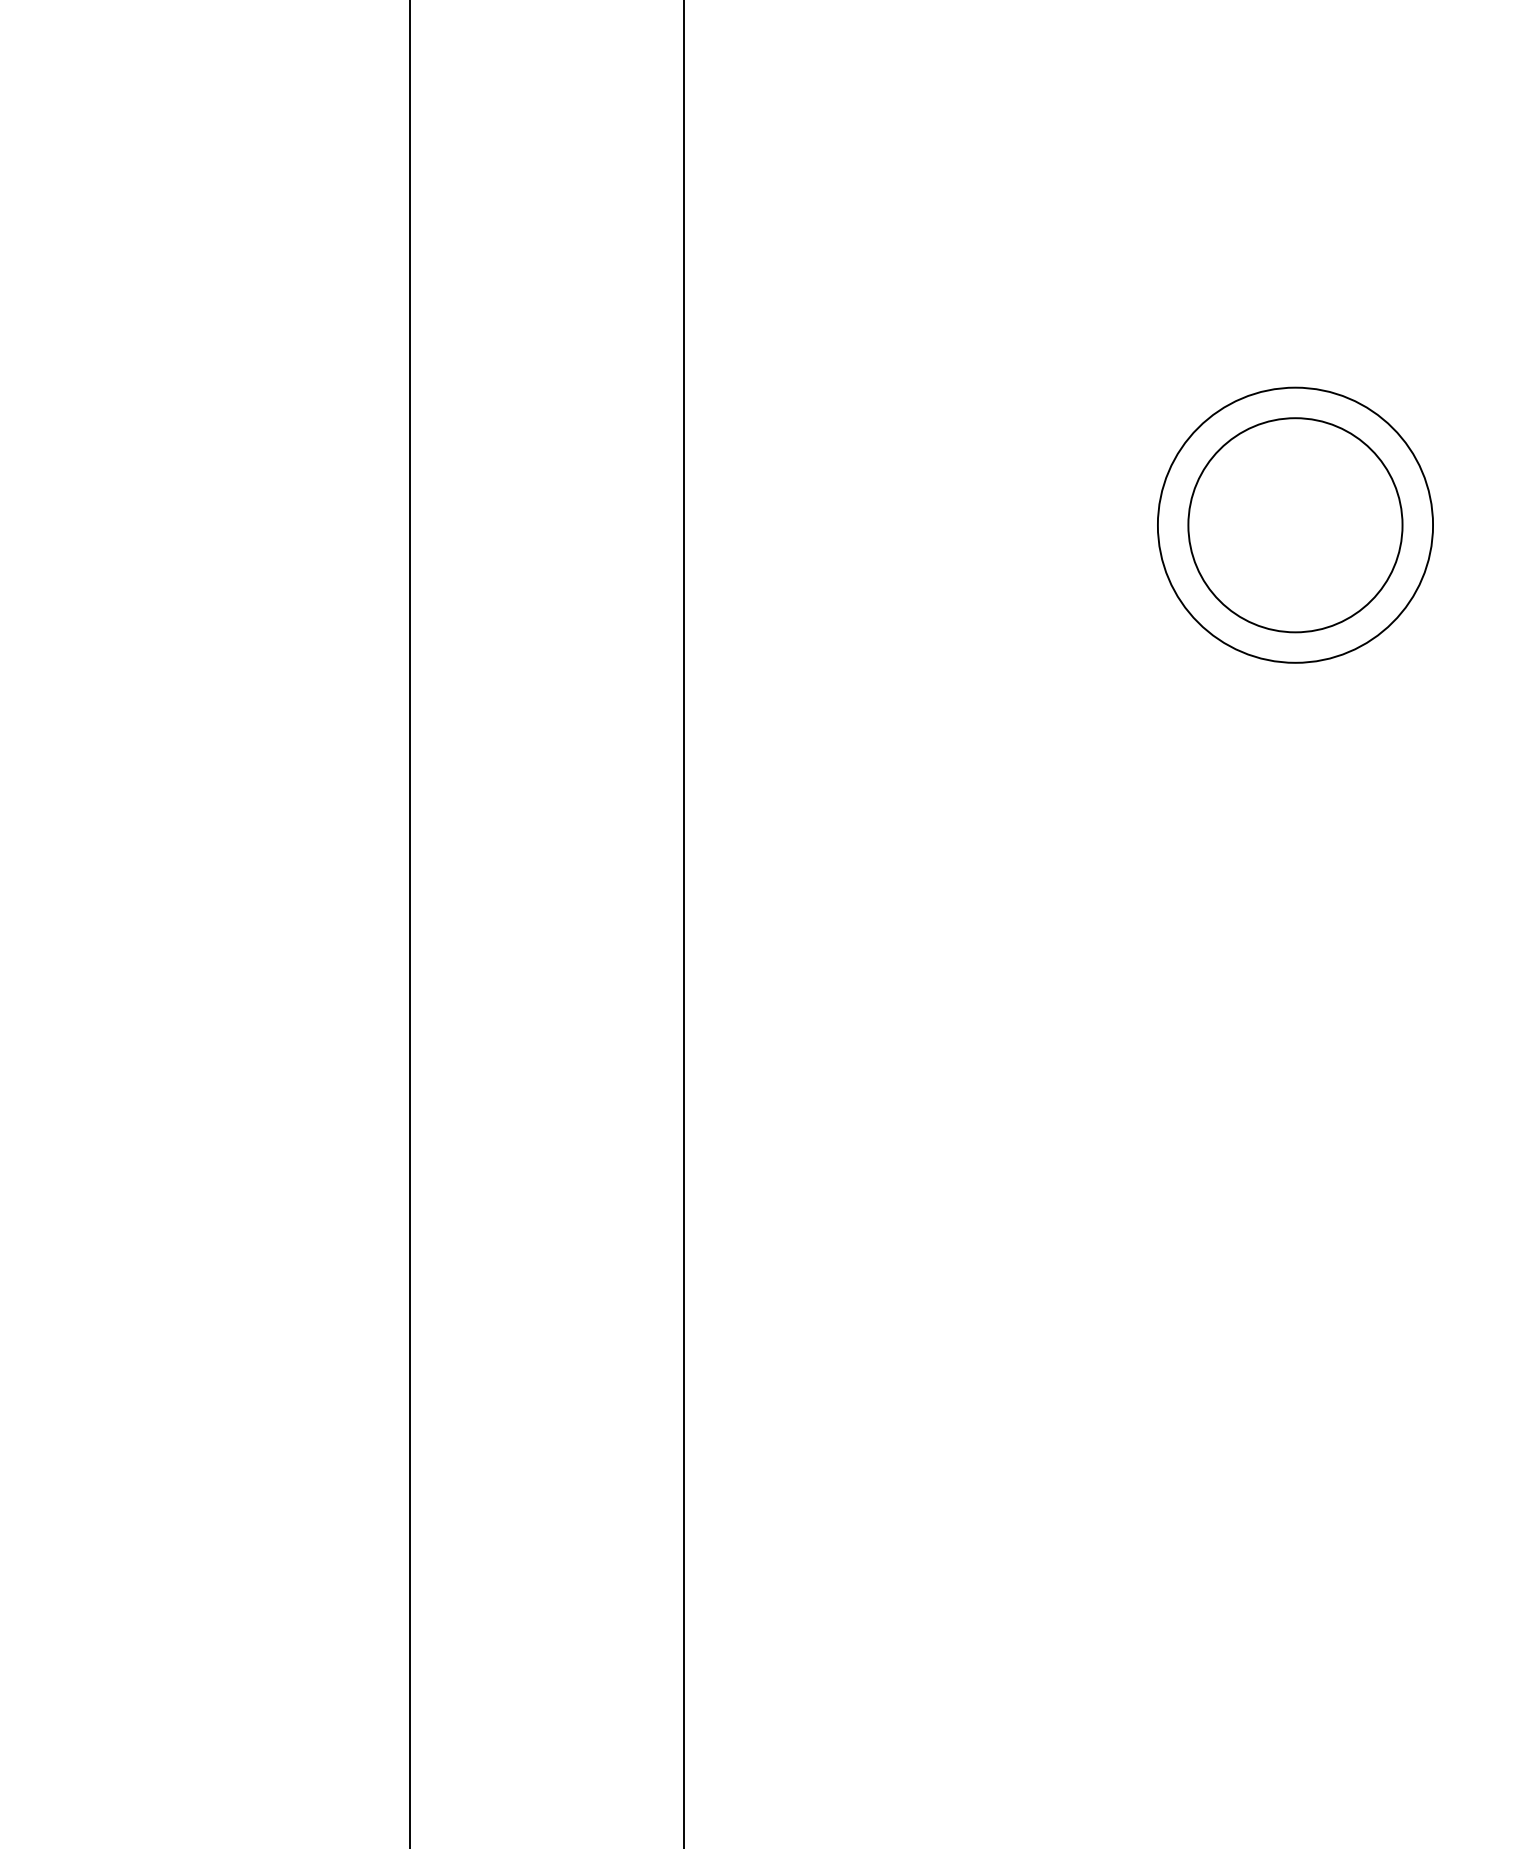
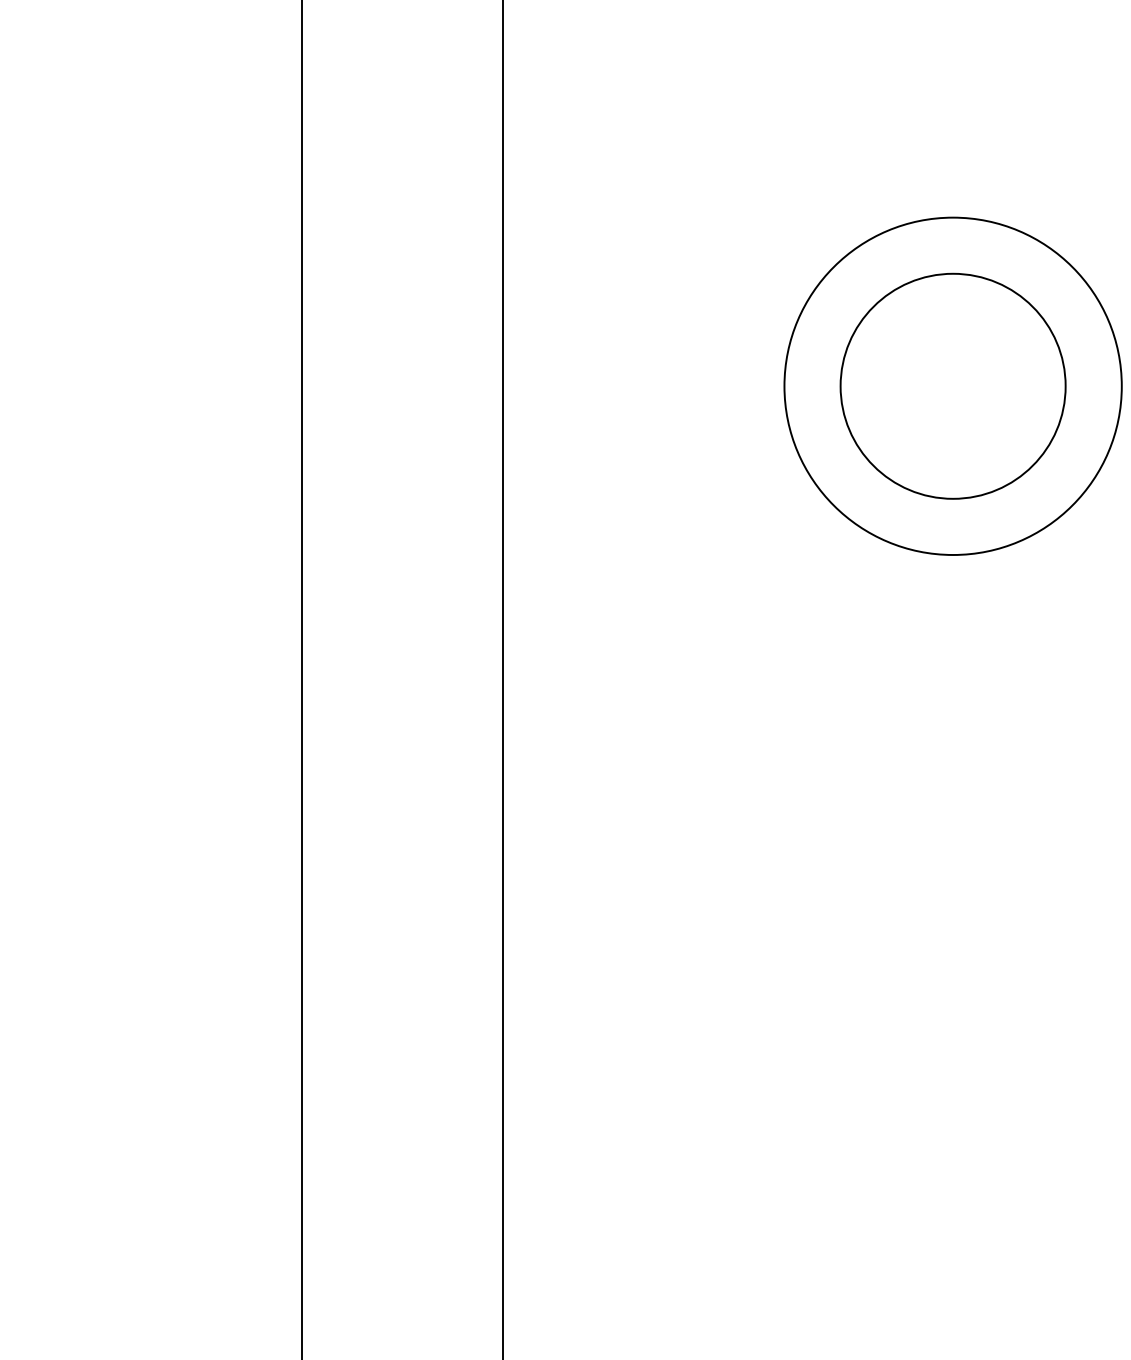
circle: (1295, 524) -> (953, 385), size x1.67
circle: (1295, 525) -> (953, 386), size x1.43

